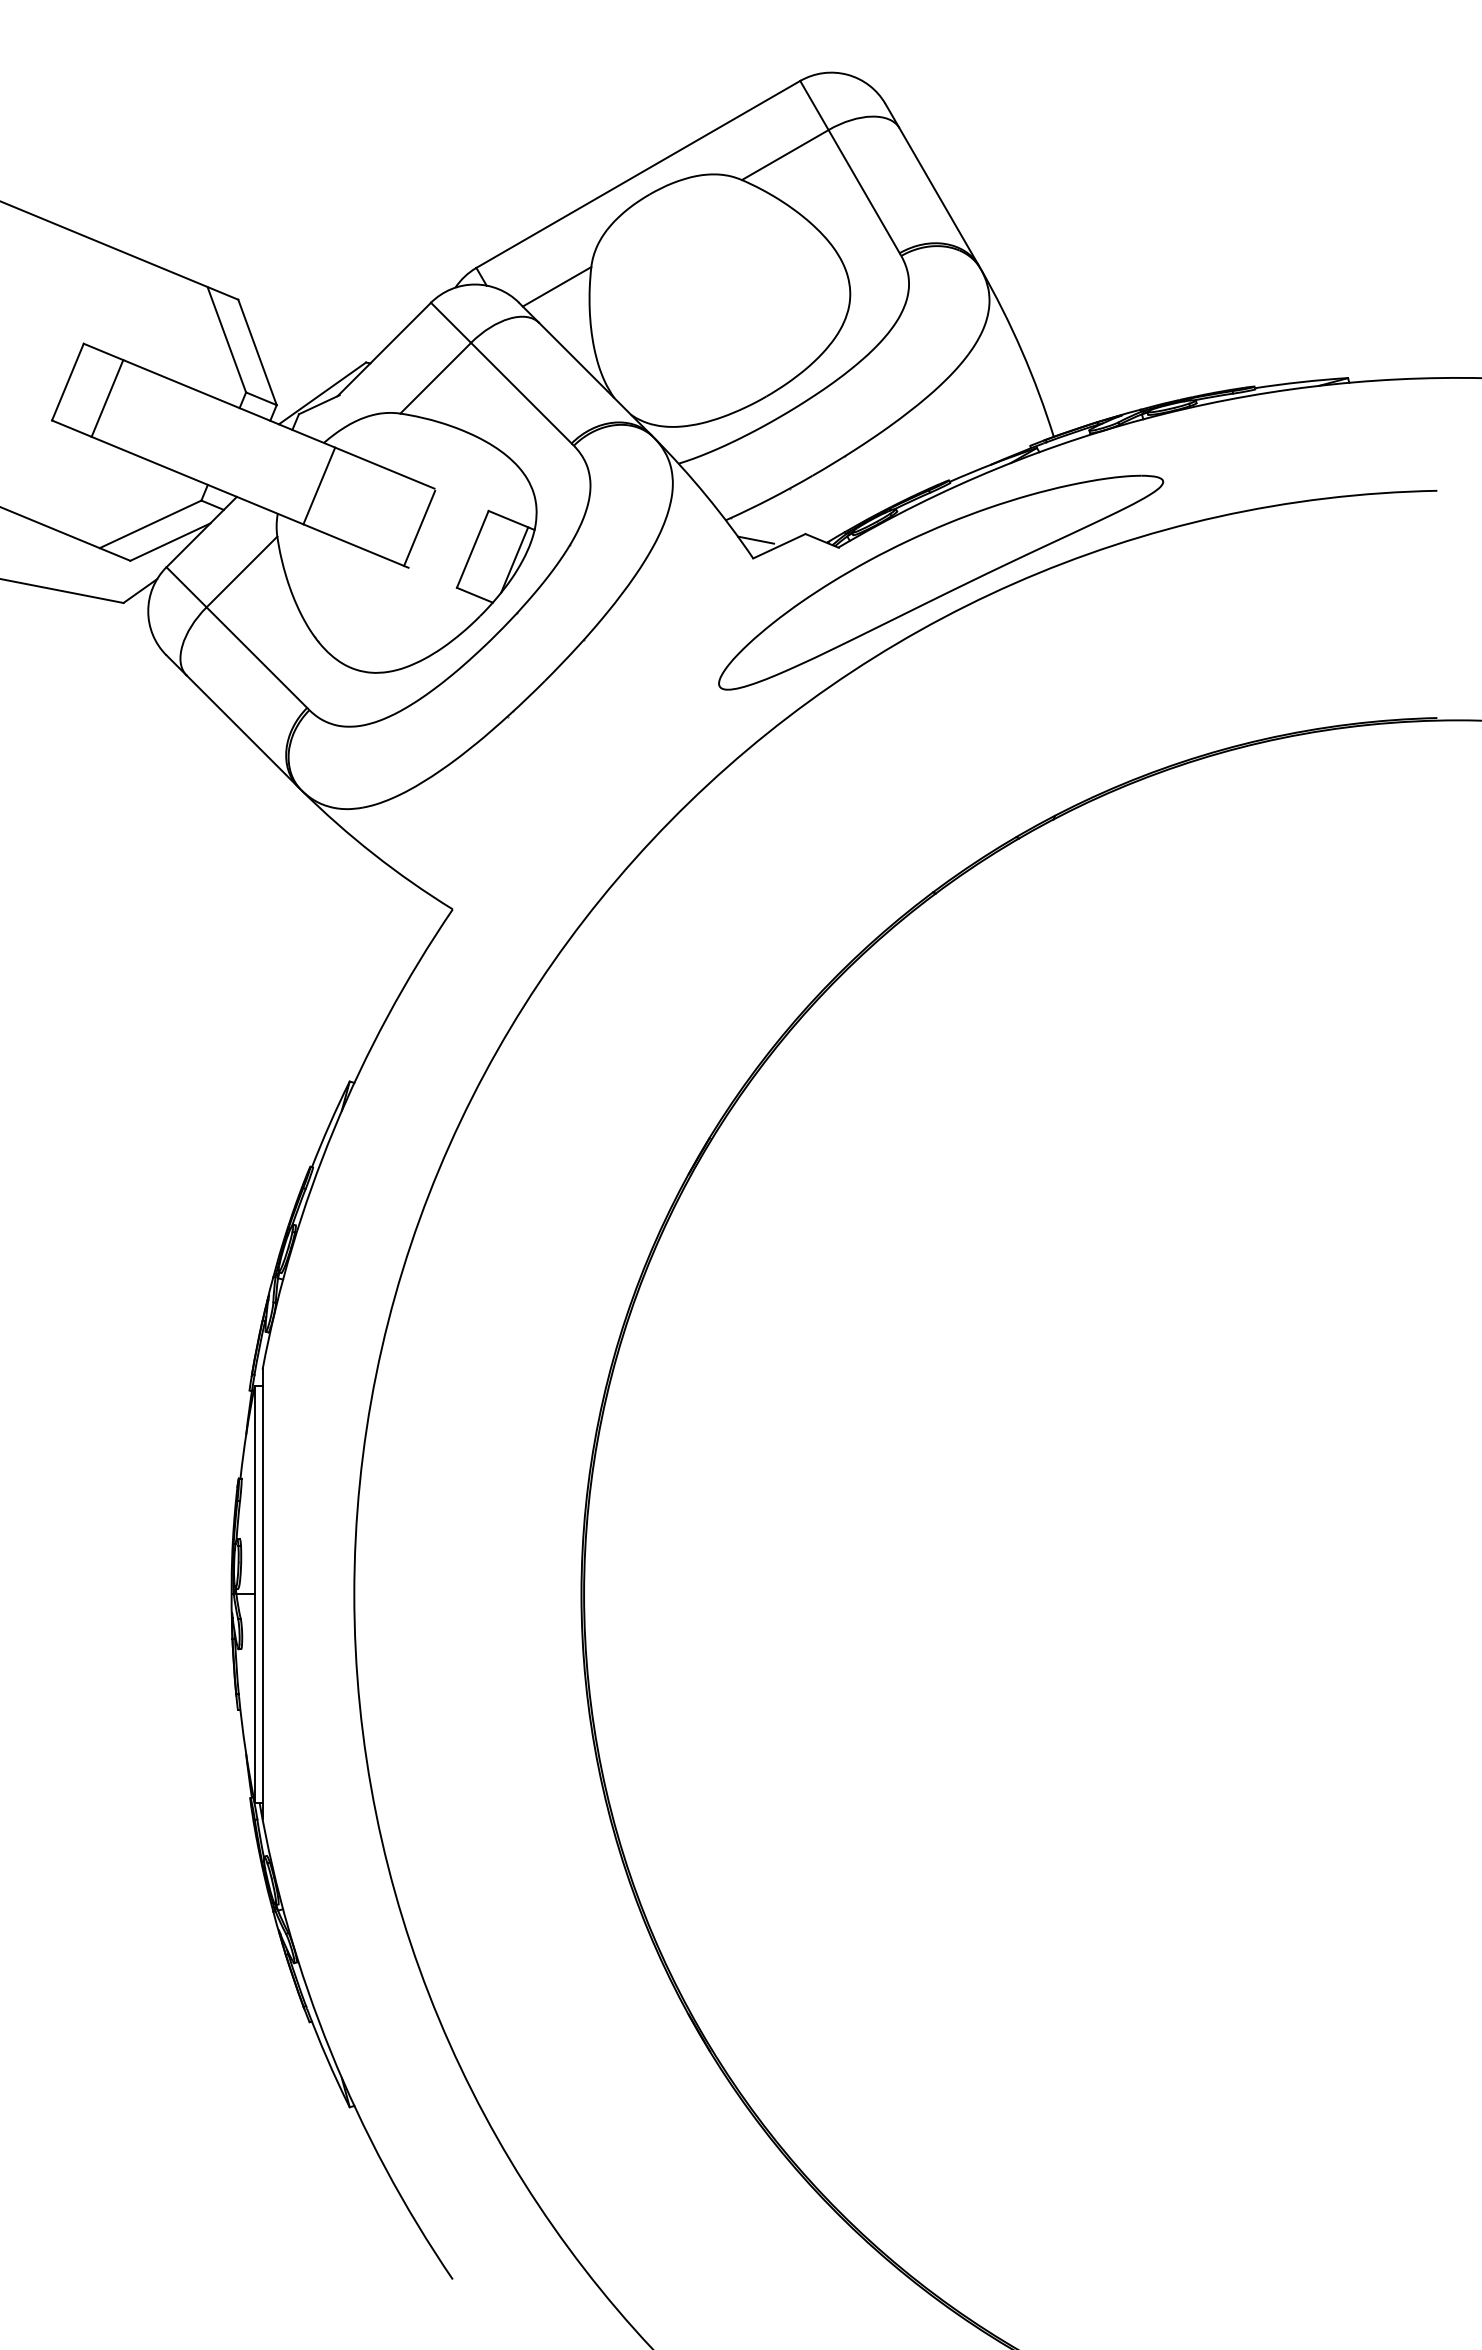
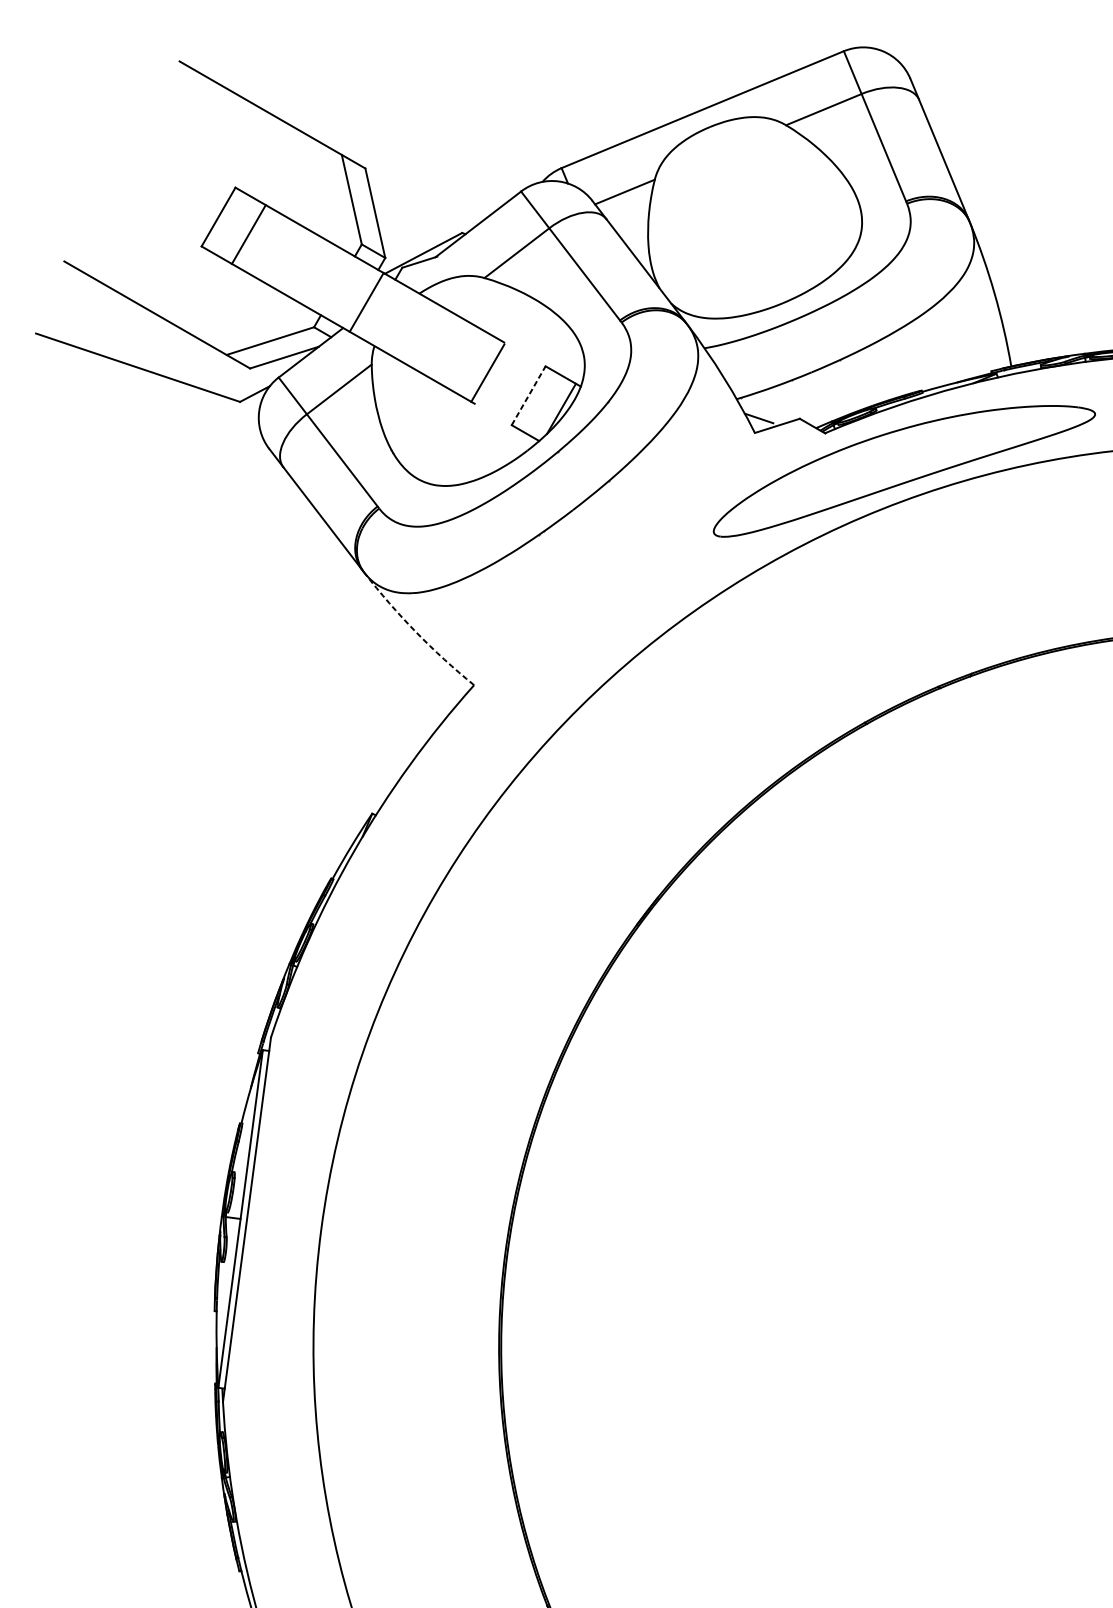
line: (319, 485) -> (366, 302), moved
line: (472, 549) -> (528, 395), solid -> dashed
arc: (373, 854) -> (415, 632), solid -> dashed

